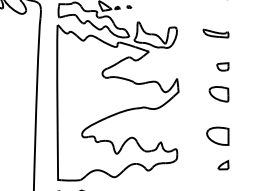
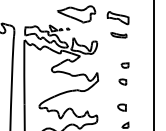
part: (215, 33) -> (118, 35), moved
part: (218, 93) -> (122, 81), size x0.6
part: (216, 135) -> (121, 107), size x0.6

